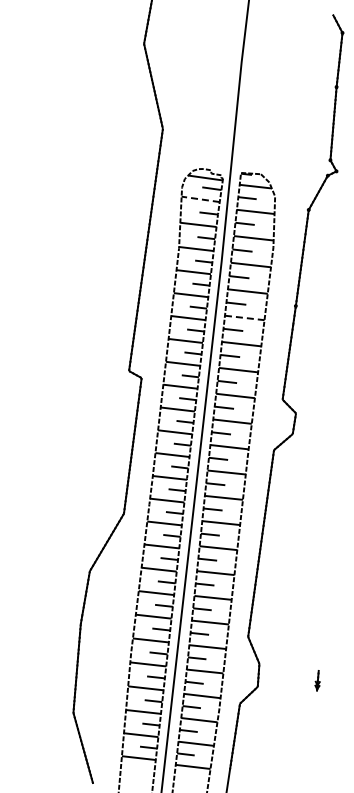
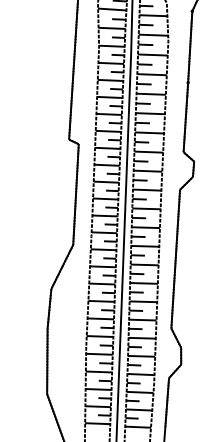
line: (200, 199) -> (112, 9), dashed -> solid
line: (244, 317) -> (151, 93), dashed -> solid

